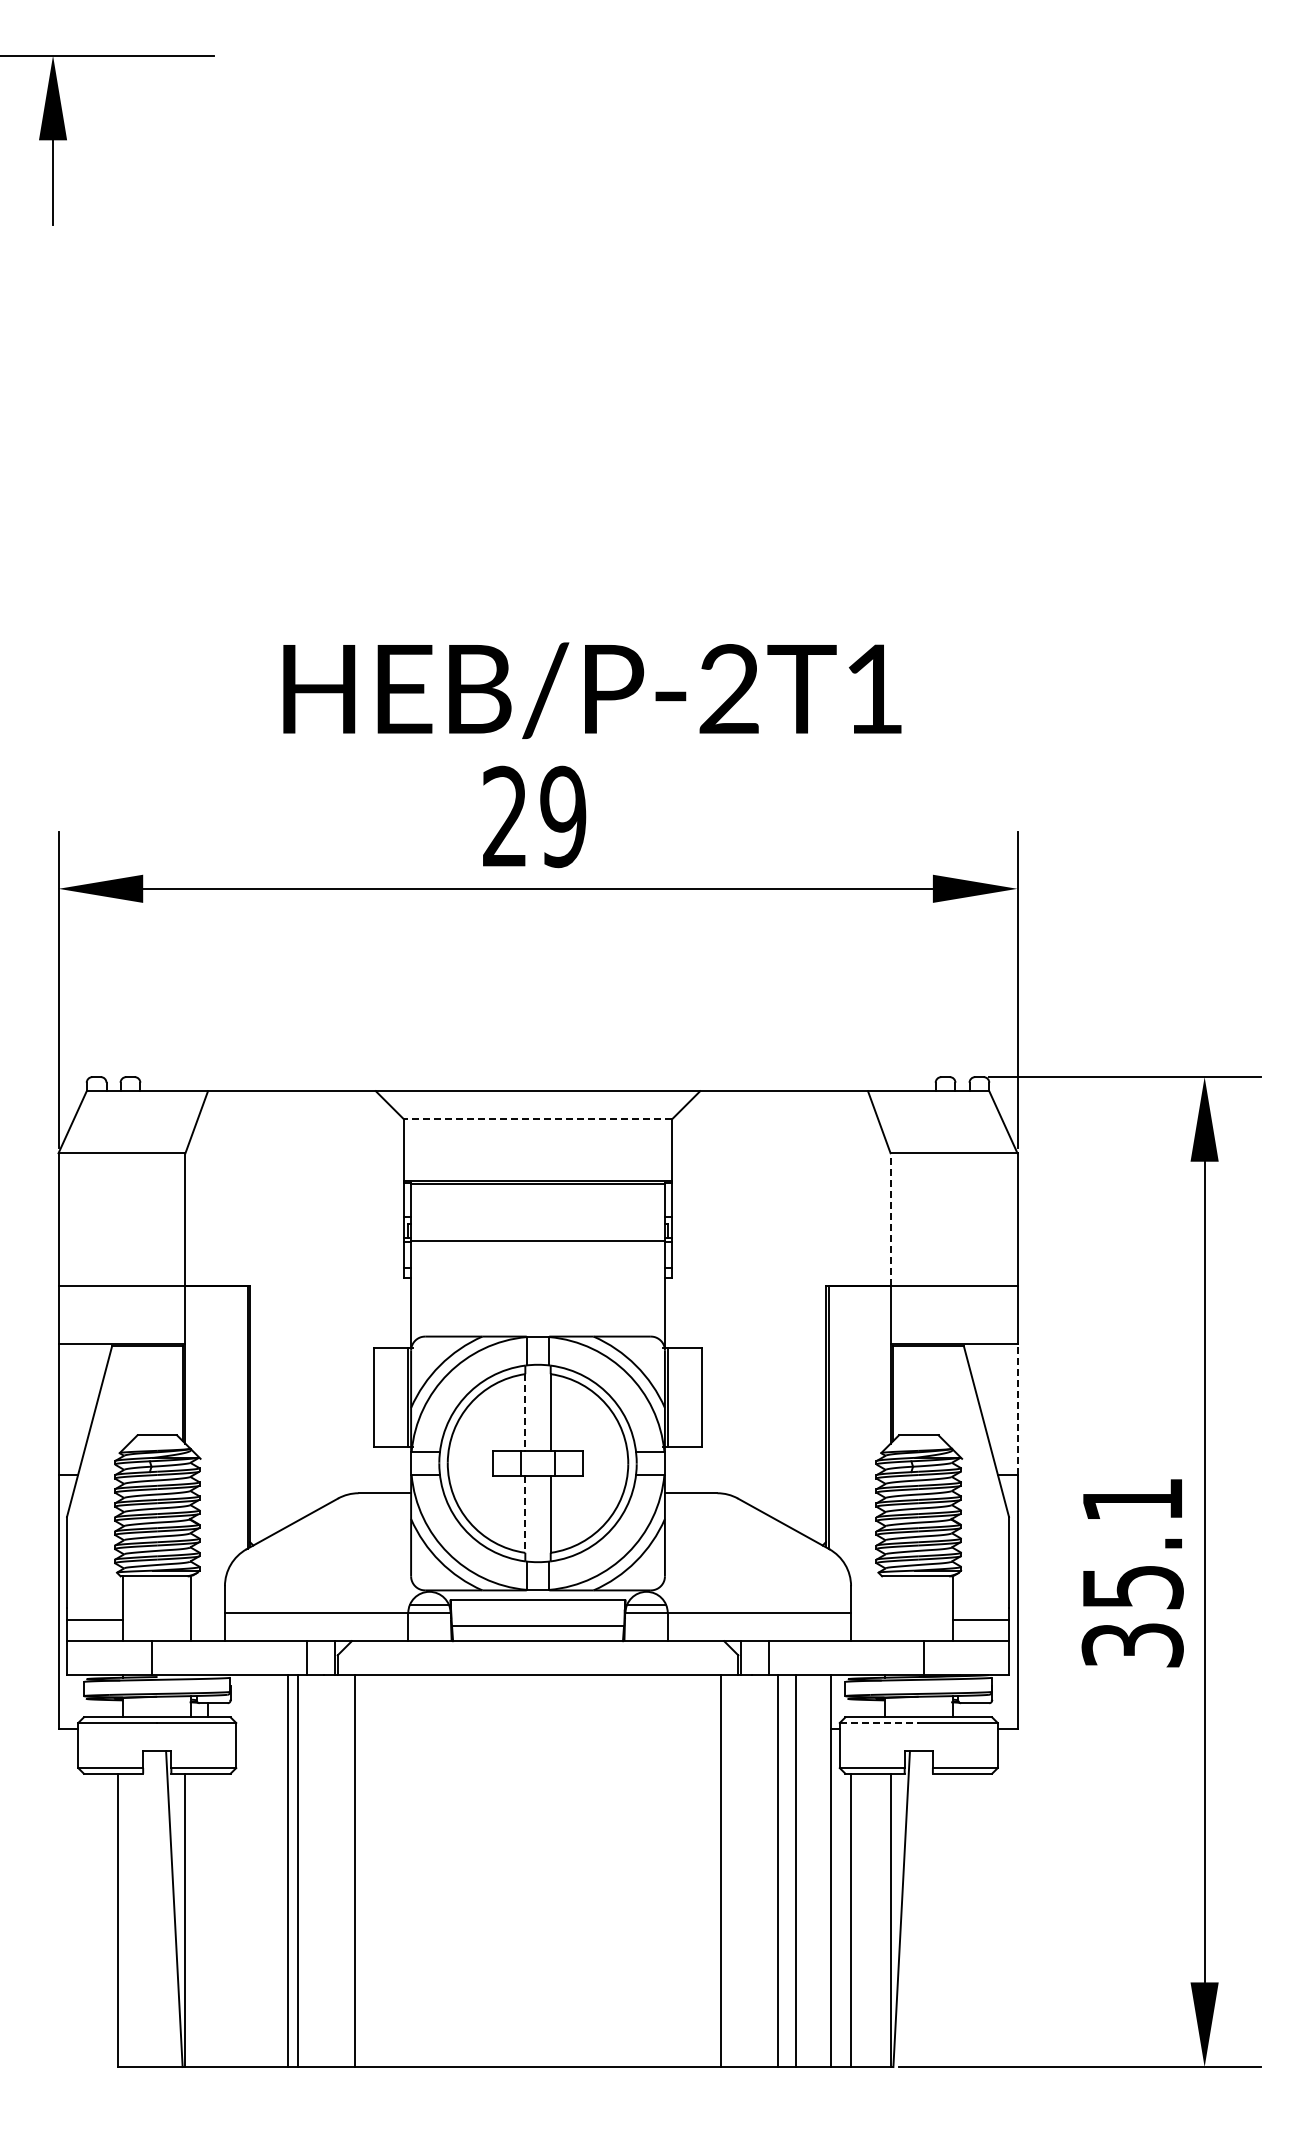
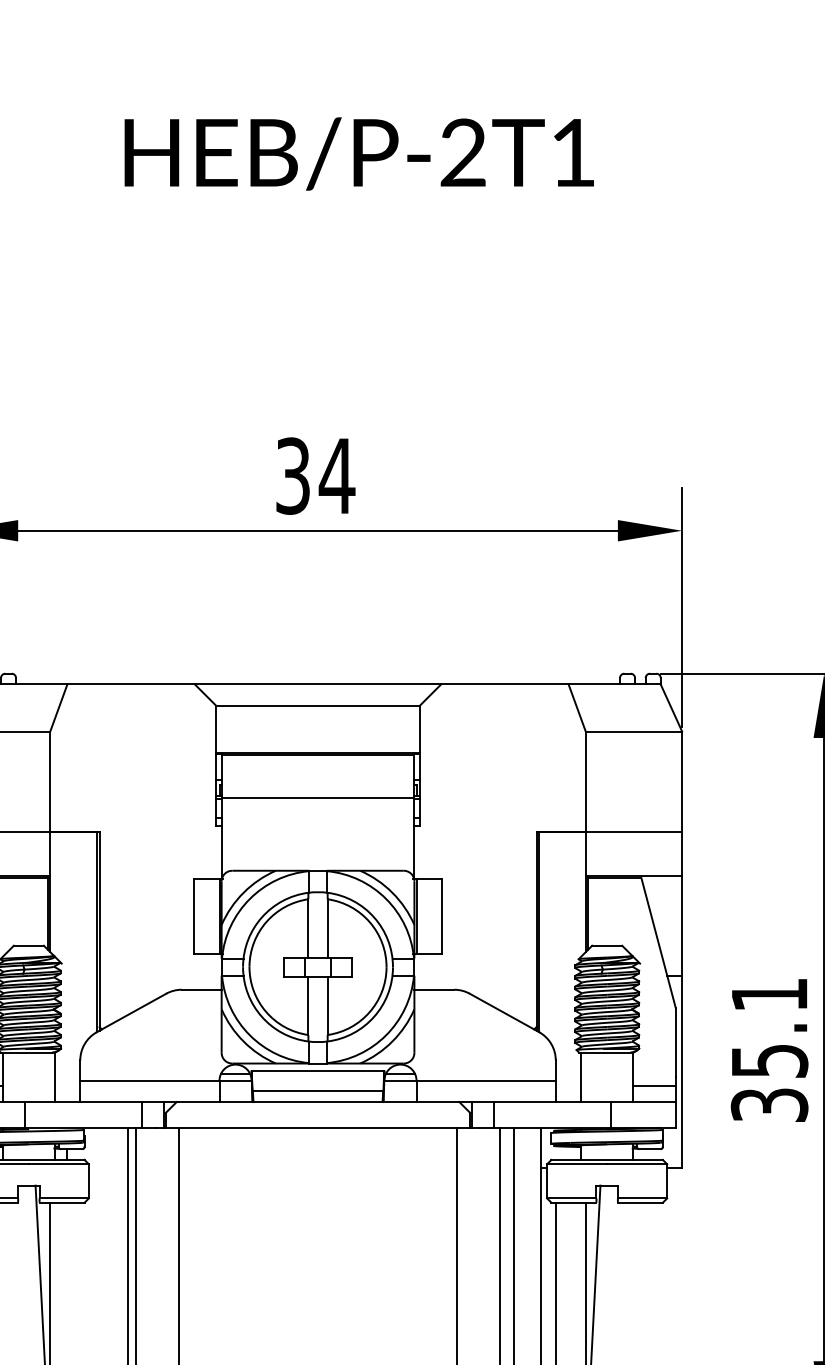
text: (592, 690) -> (359, 153), moved
text: (535, 816) -> (316, 475), 29 -> 34
line: (538, 1119) -> (318, 705), dashed -> solid
line: (890, 1219) -> (585, 781), dashed -> solid
line: (1017, 1409) -> (682, 926), dashed -> solid
line: (525, 1412) -> (308, 928), dashed -> solid
line: (525, 1515) -> (308, 1006), dashed -> solid
line: (884, 1608) -> (581, 1077), added
line: (879, 1722) -> (577, 1163), dashed -> solid

